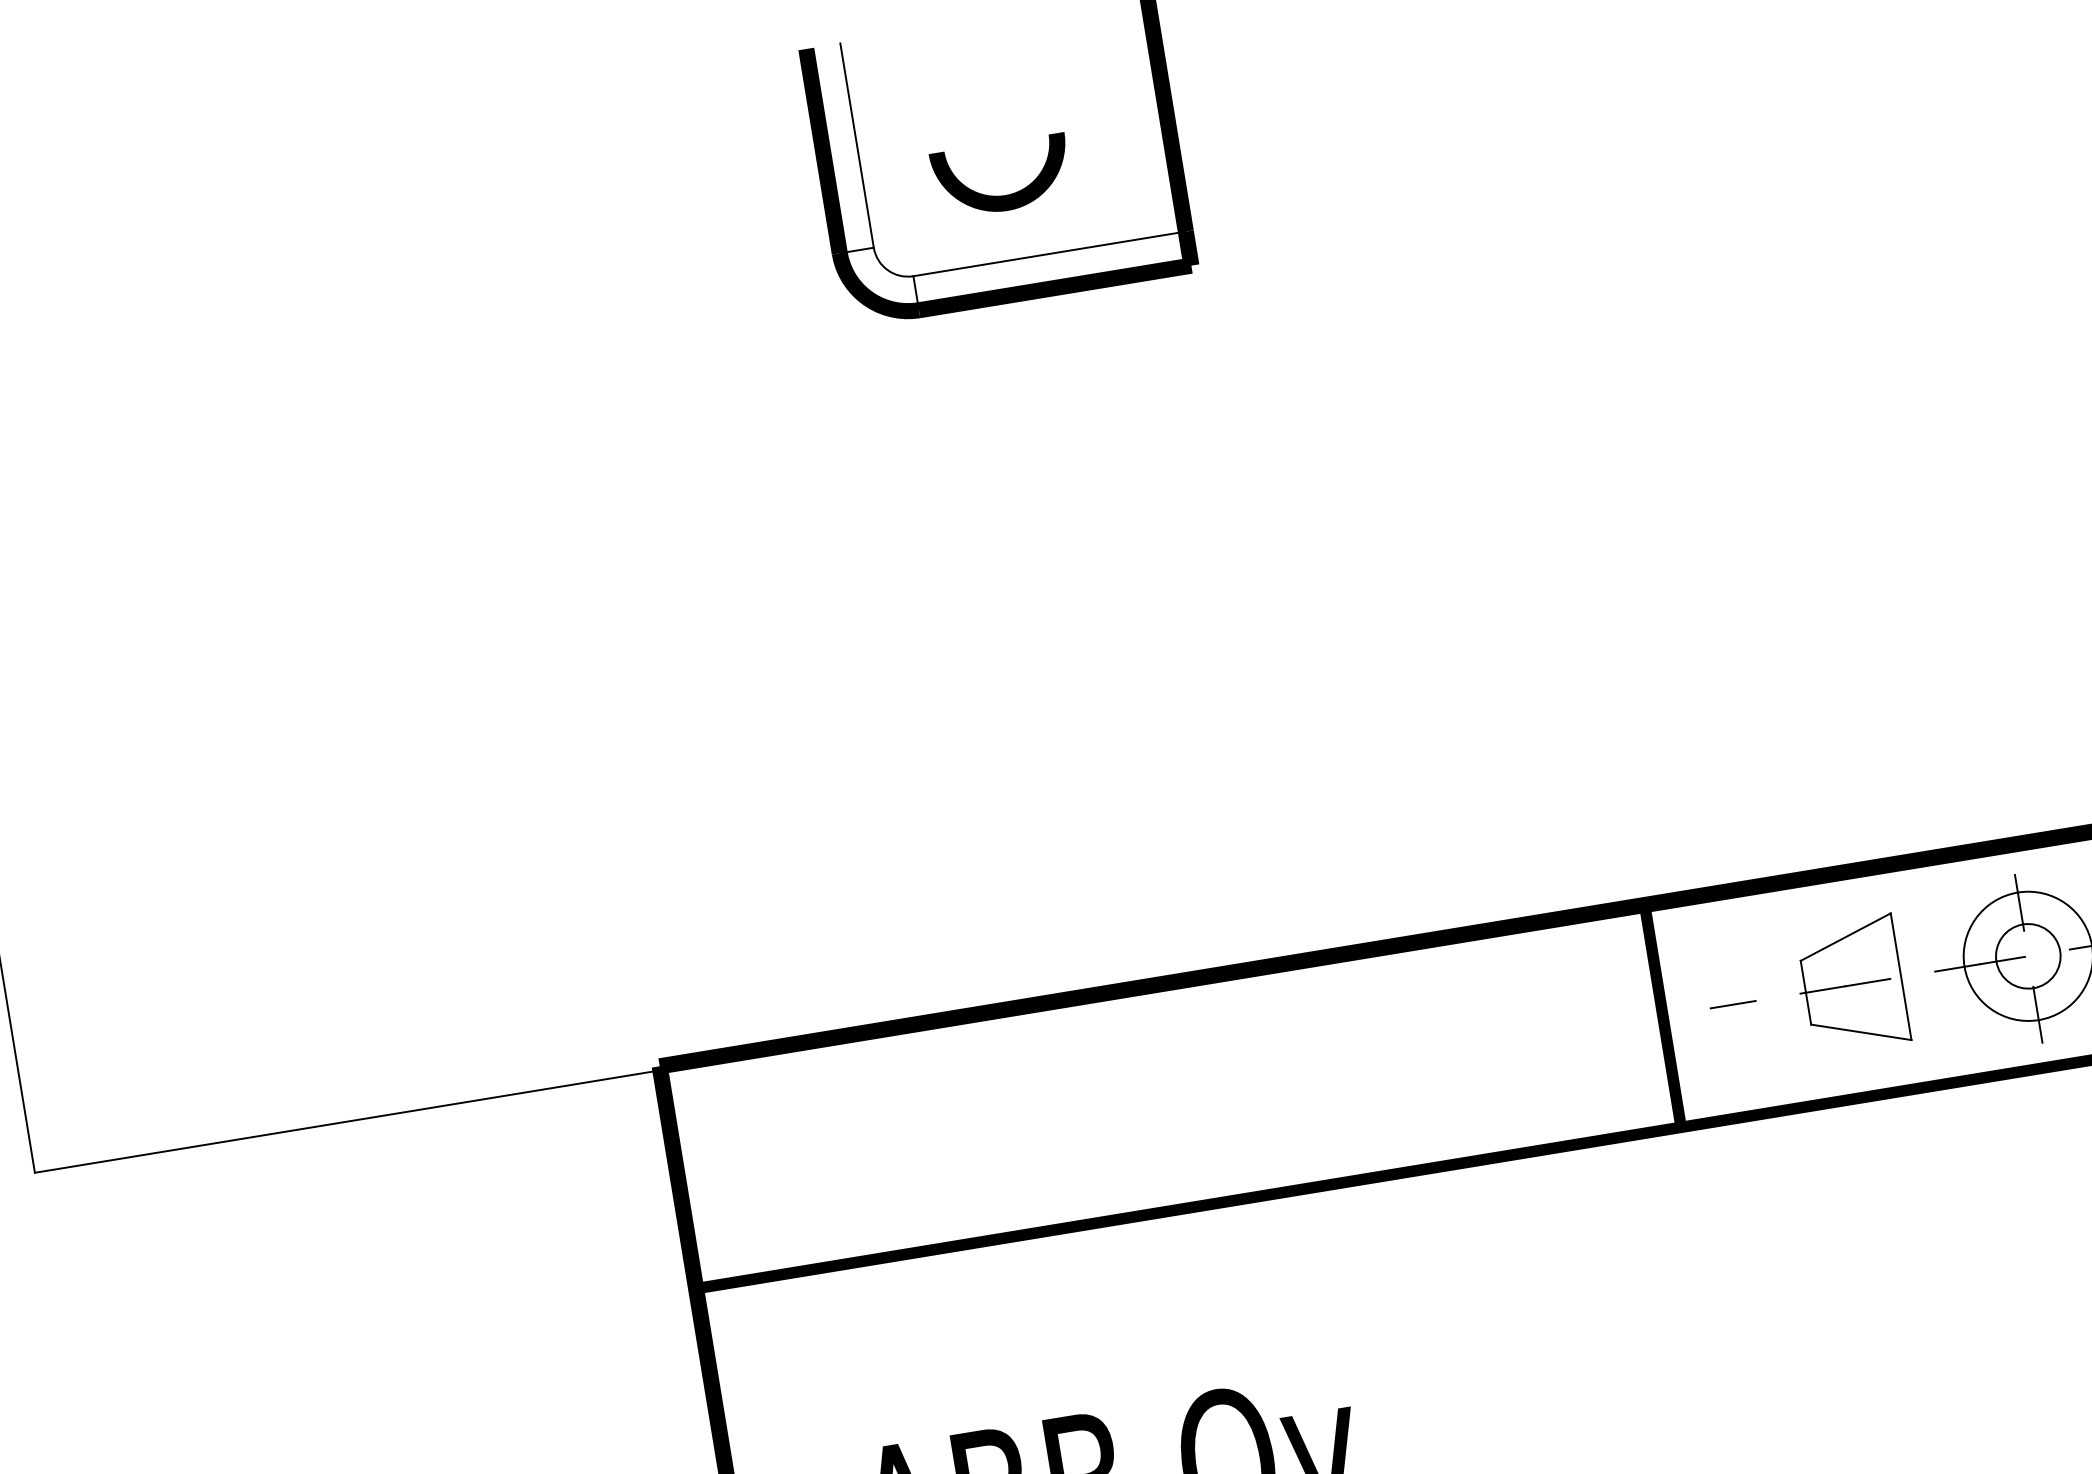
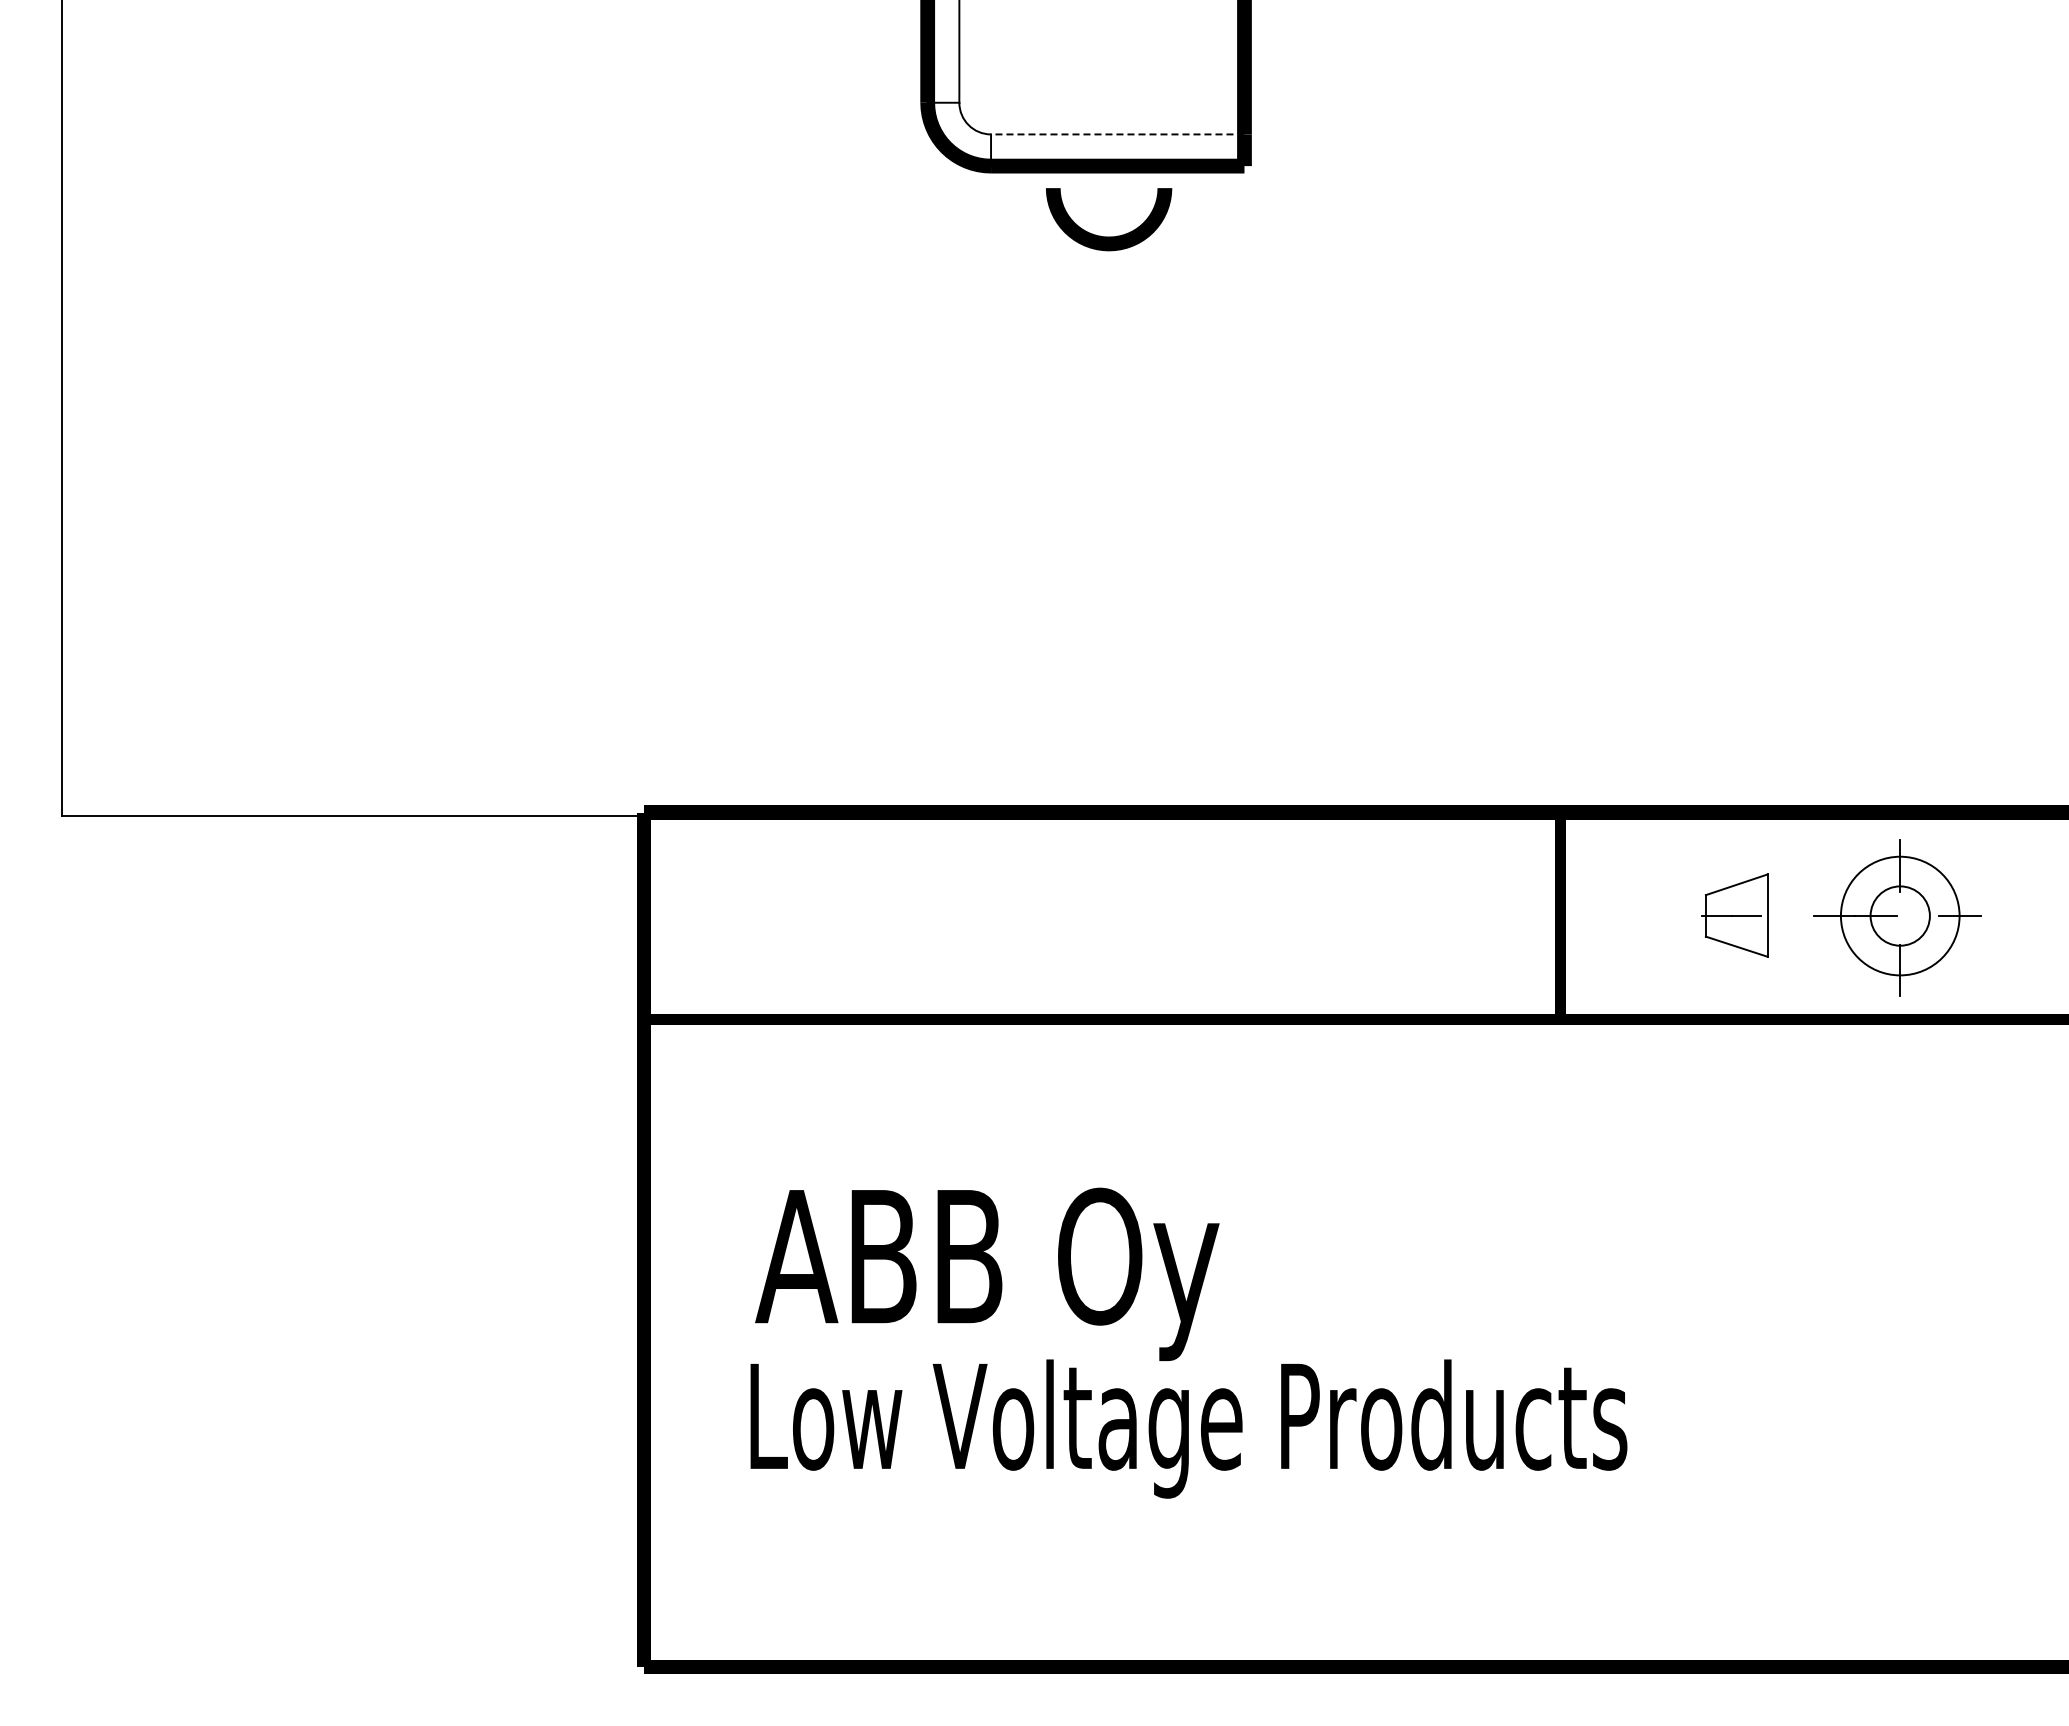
curve: (1005, 194) -> (1109, 236), moved
line: (1049, 254) -> (1117, 134), solid -> dashed
part: (1850, 984) -> (1734, 915), size x0.7
line: (1733, 1005) -> (1625, 916), removed

